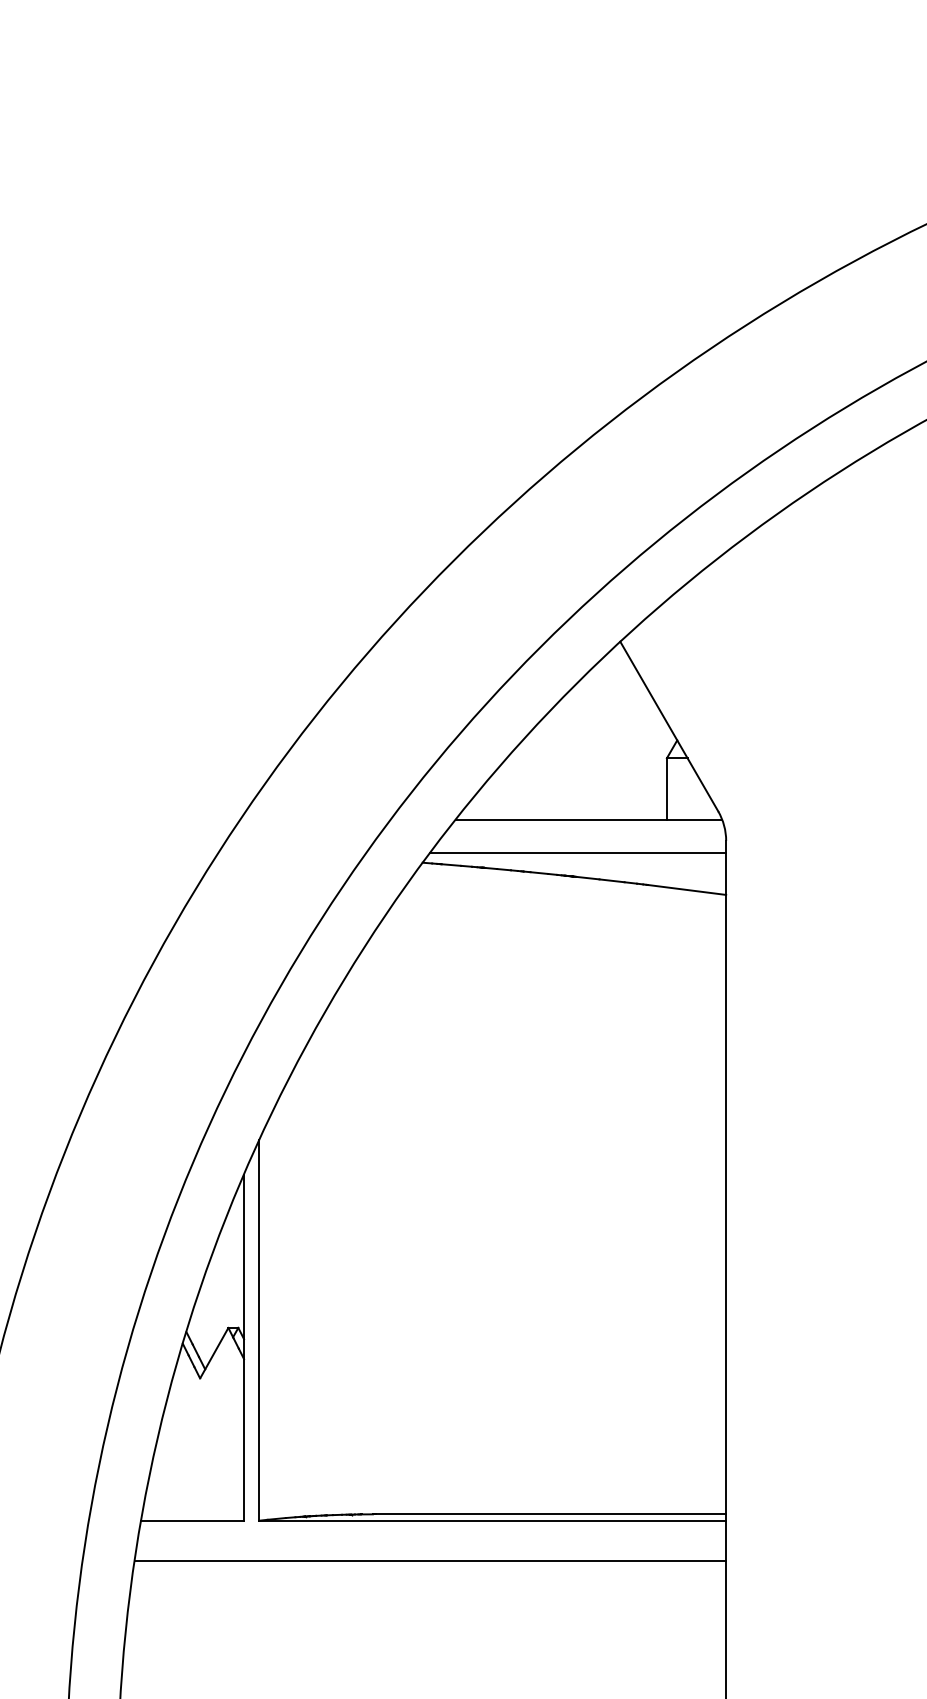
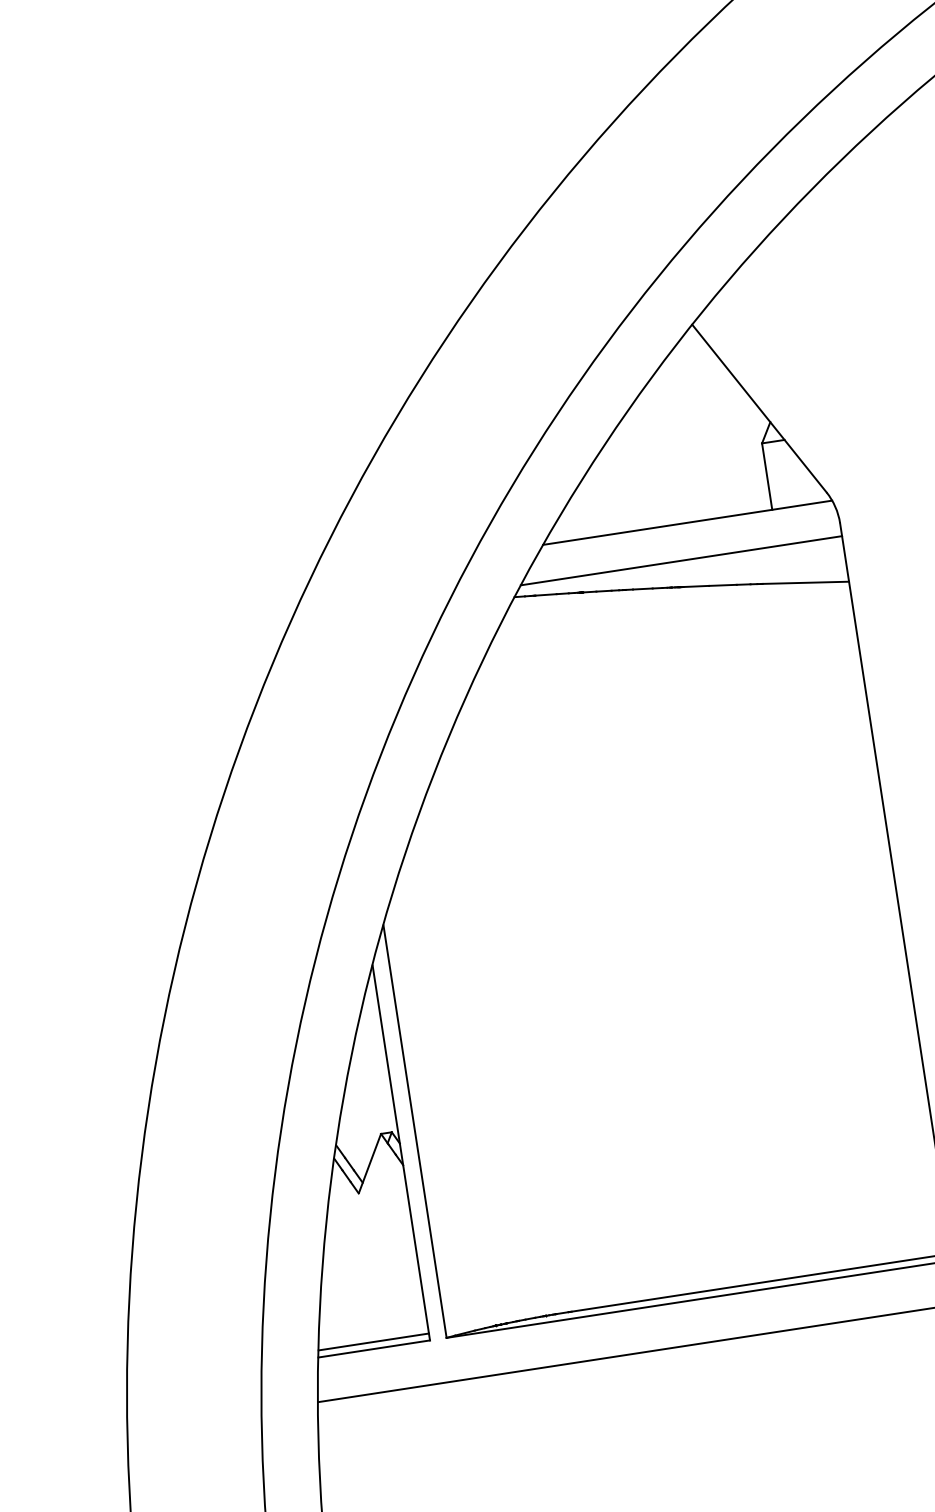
line: (193, 1514) -> (374, 1342), added

